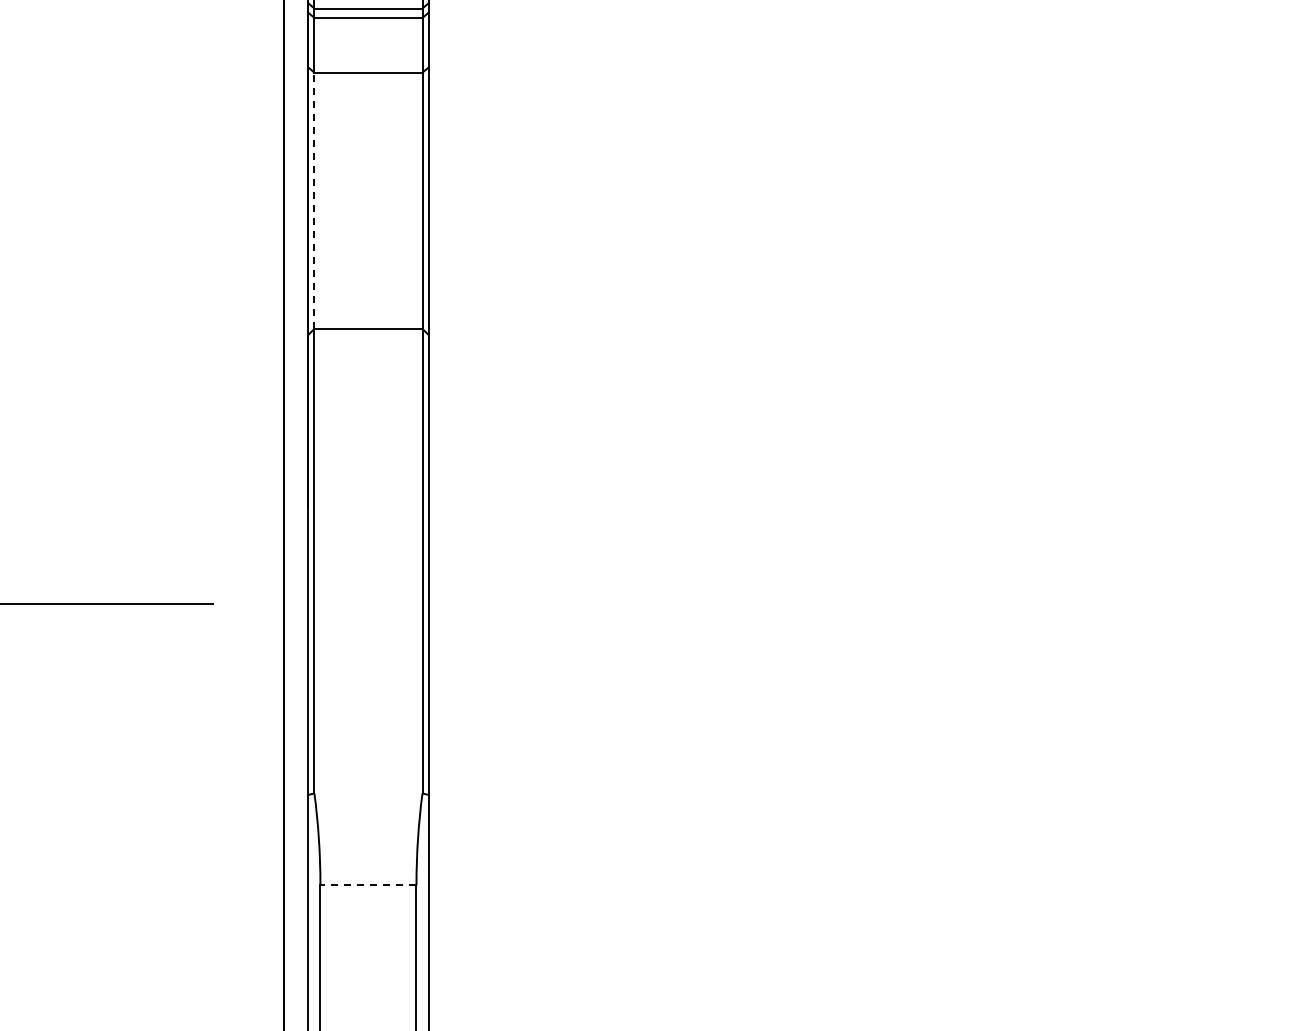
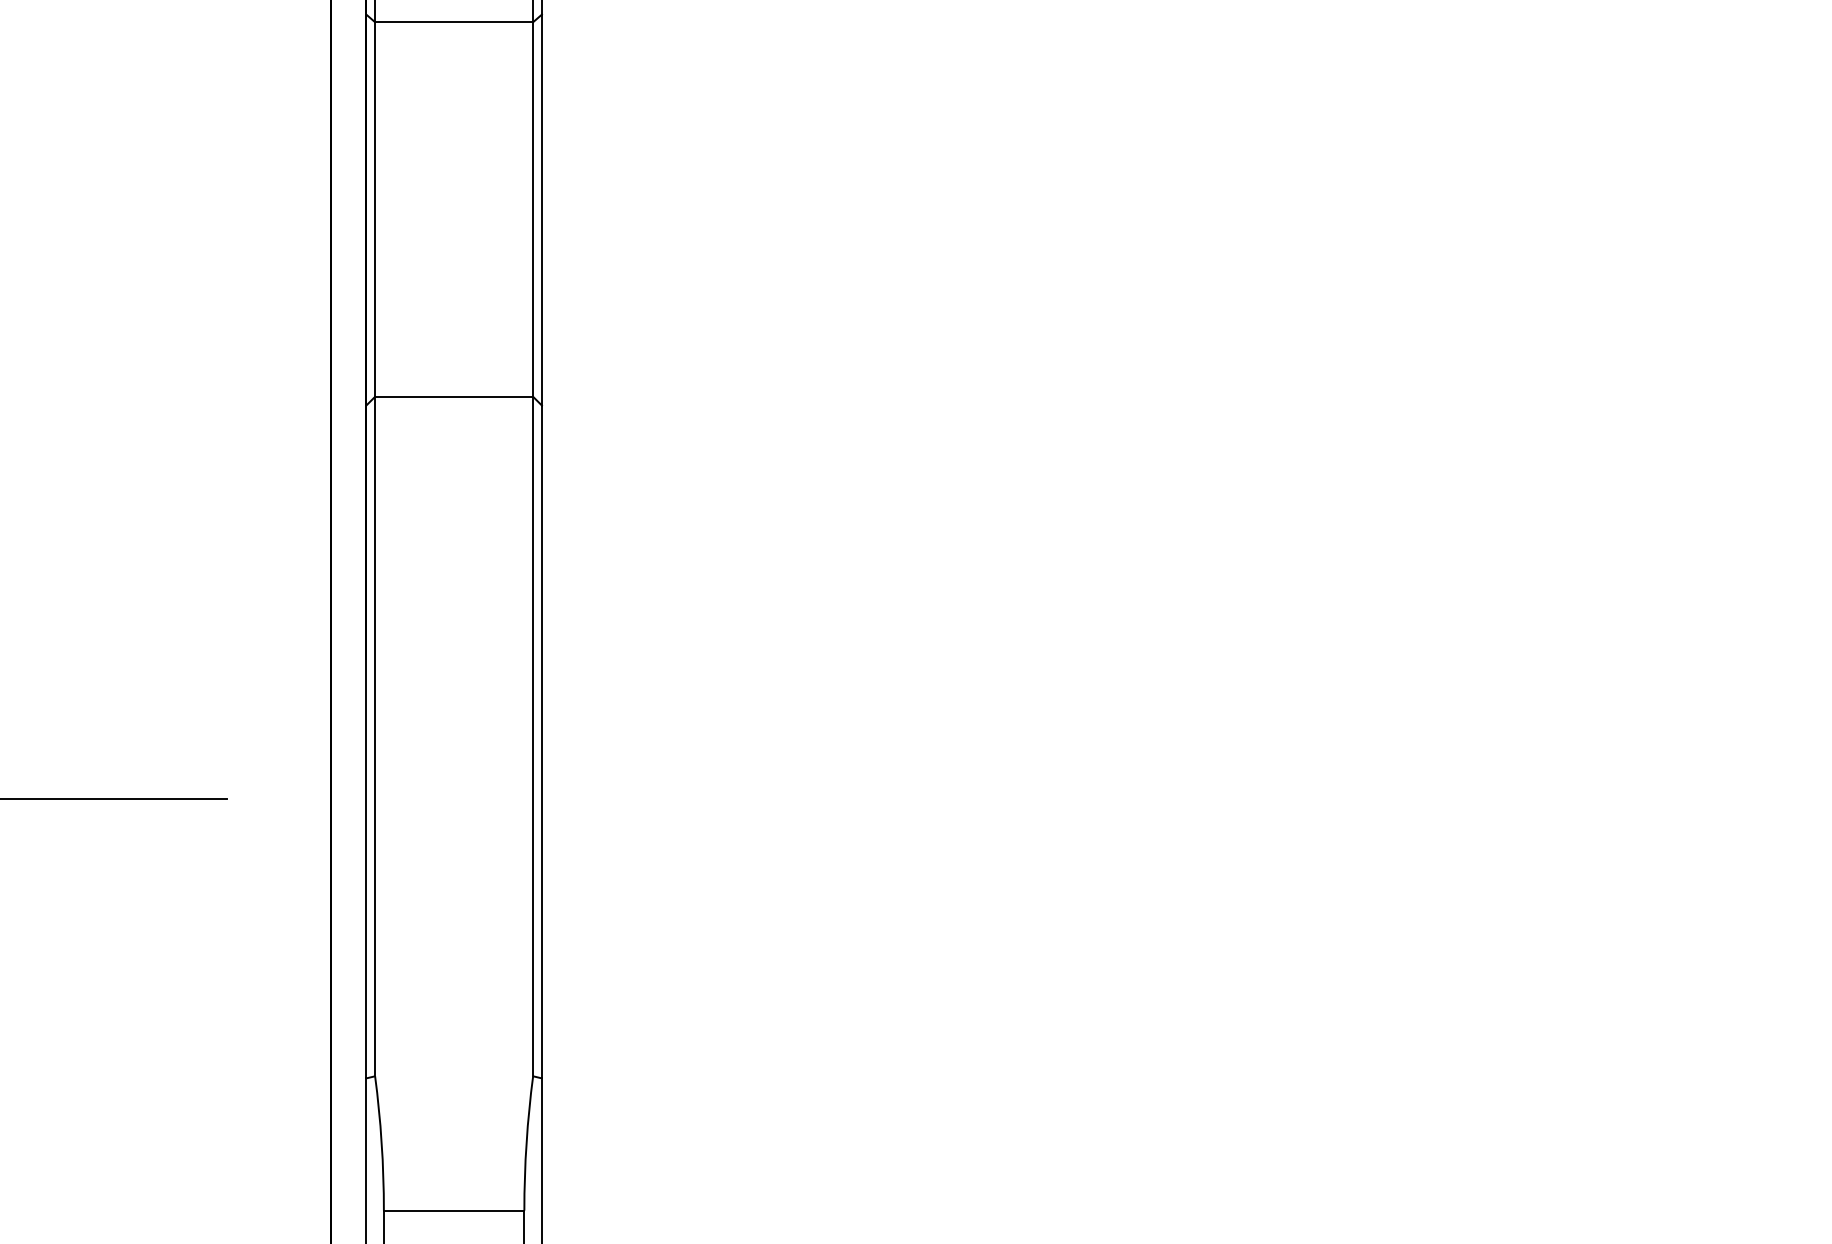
line: (314, 200) -> (375, 209), dashed -> solid
line: (367, 885) -> (452, 1210), dashed -> solid

